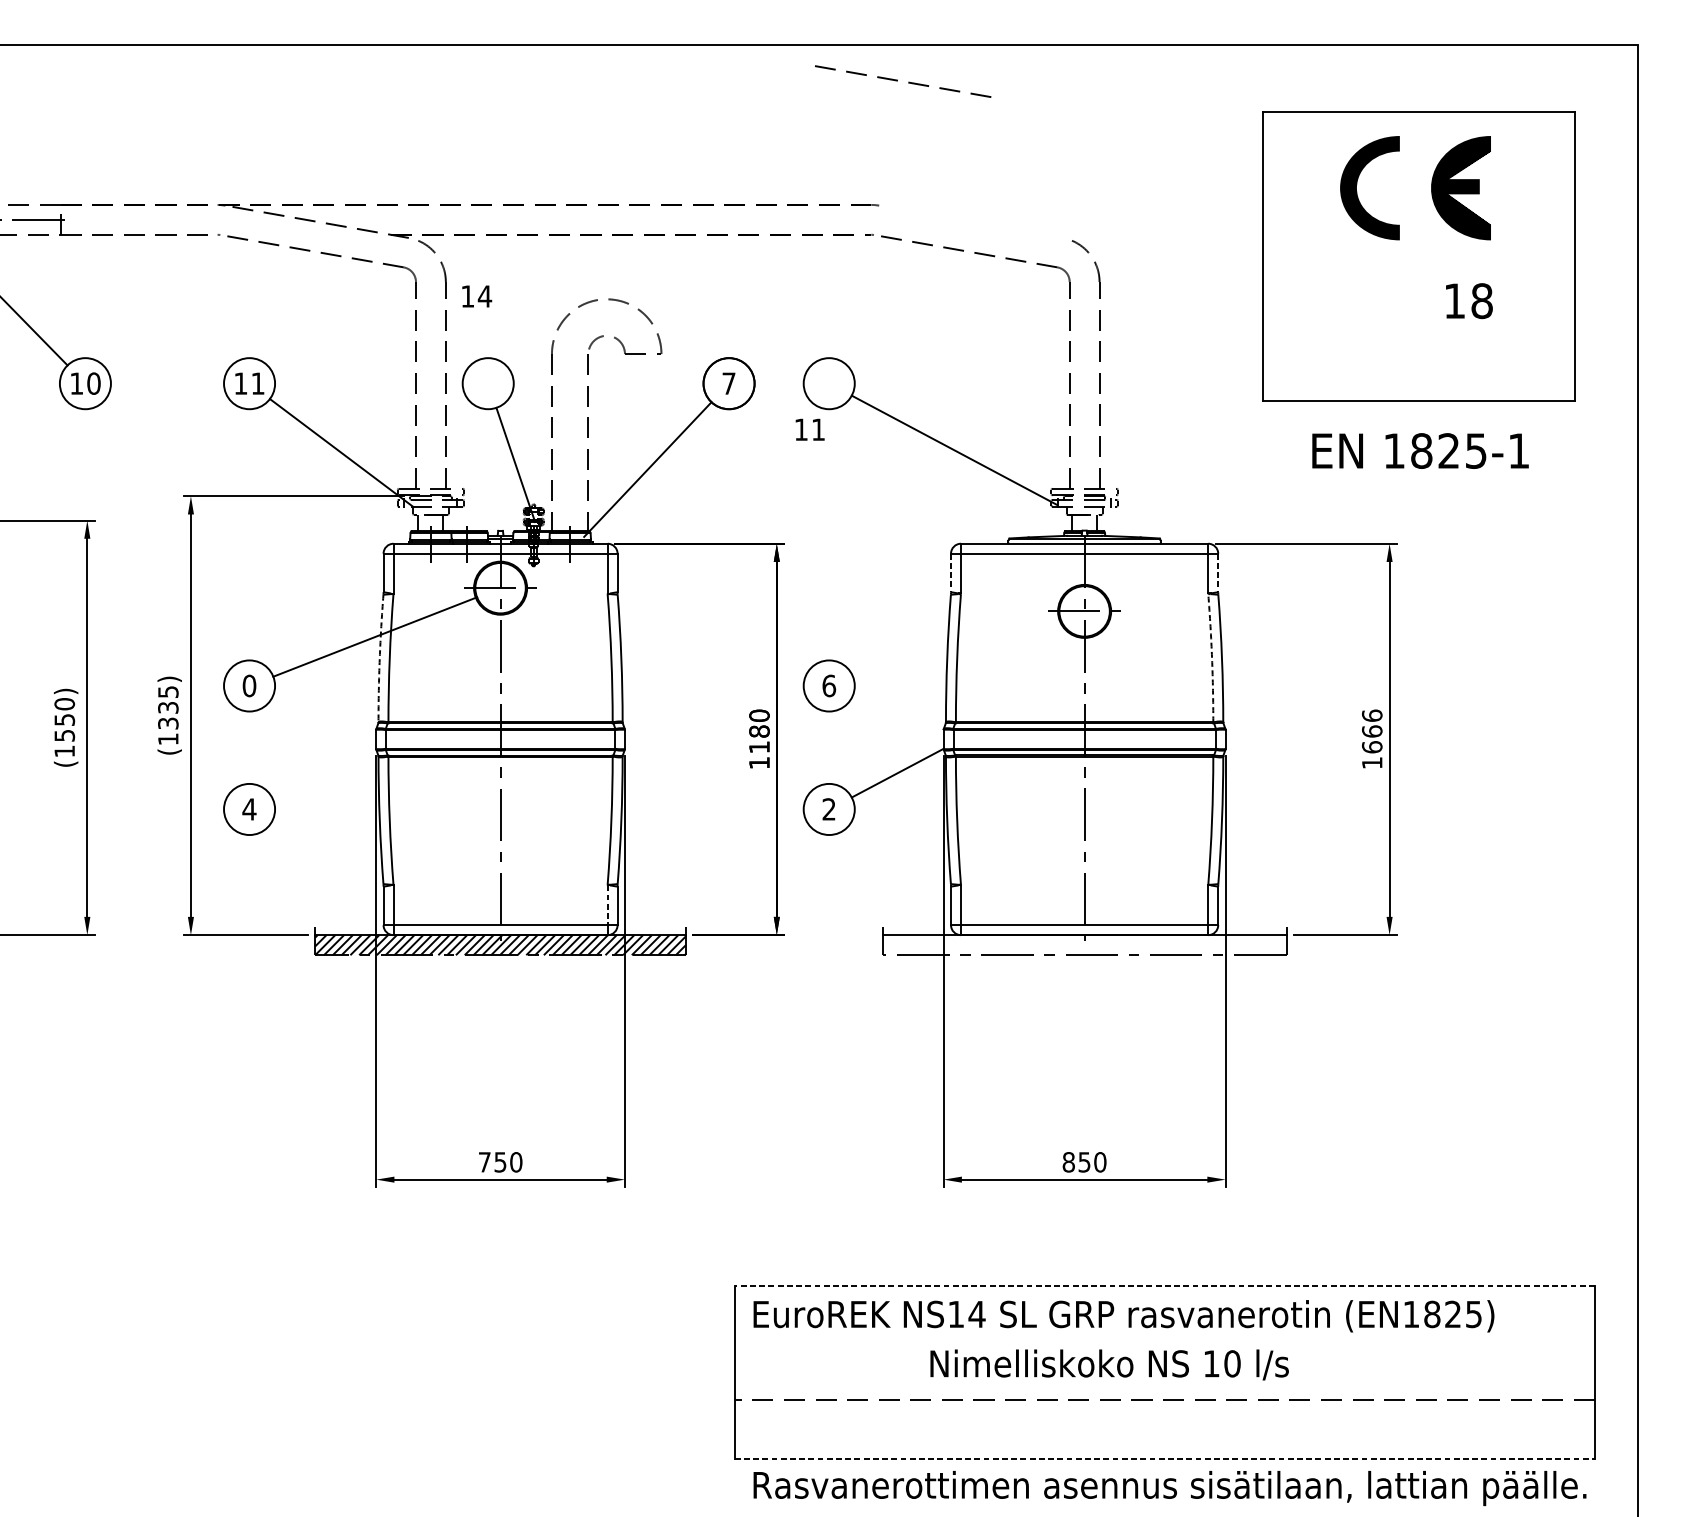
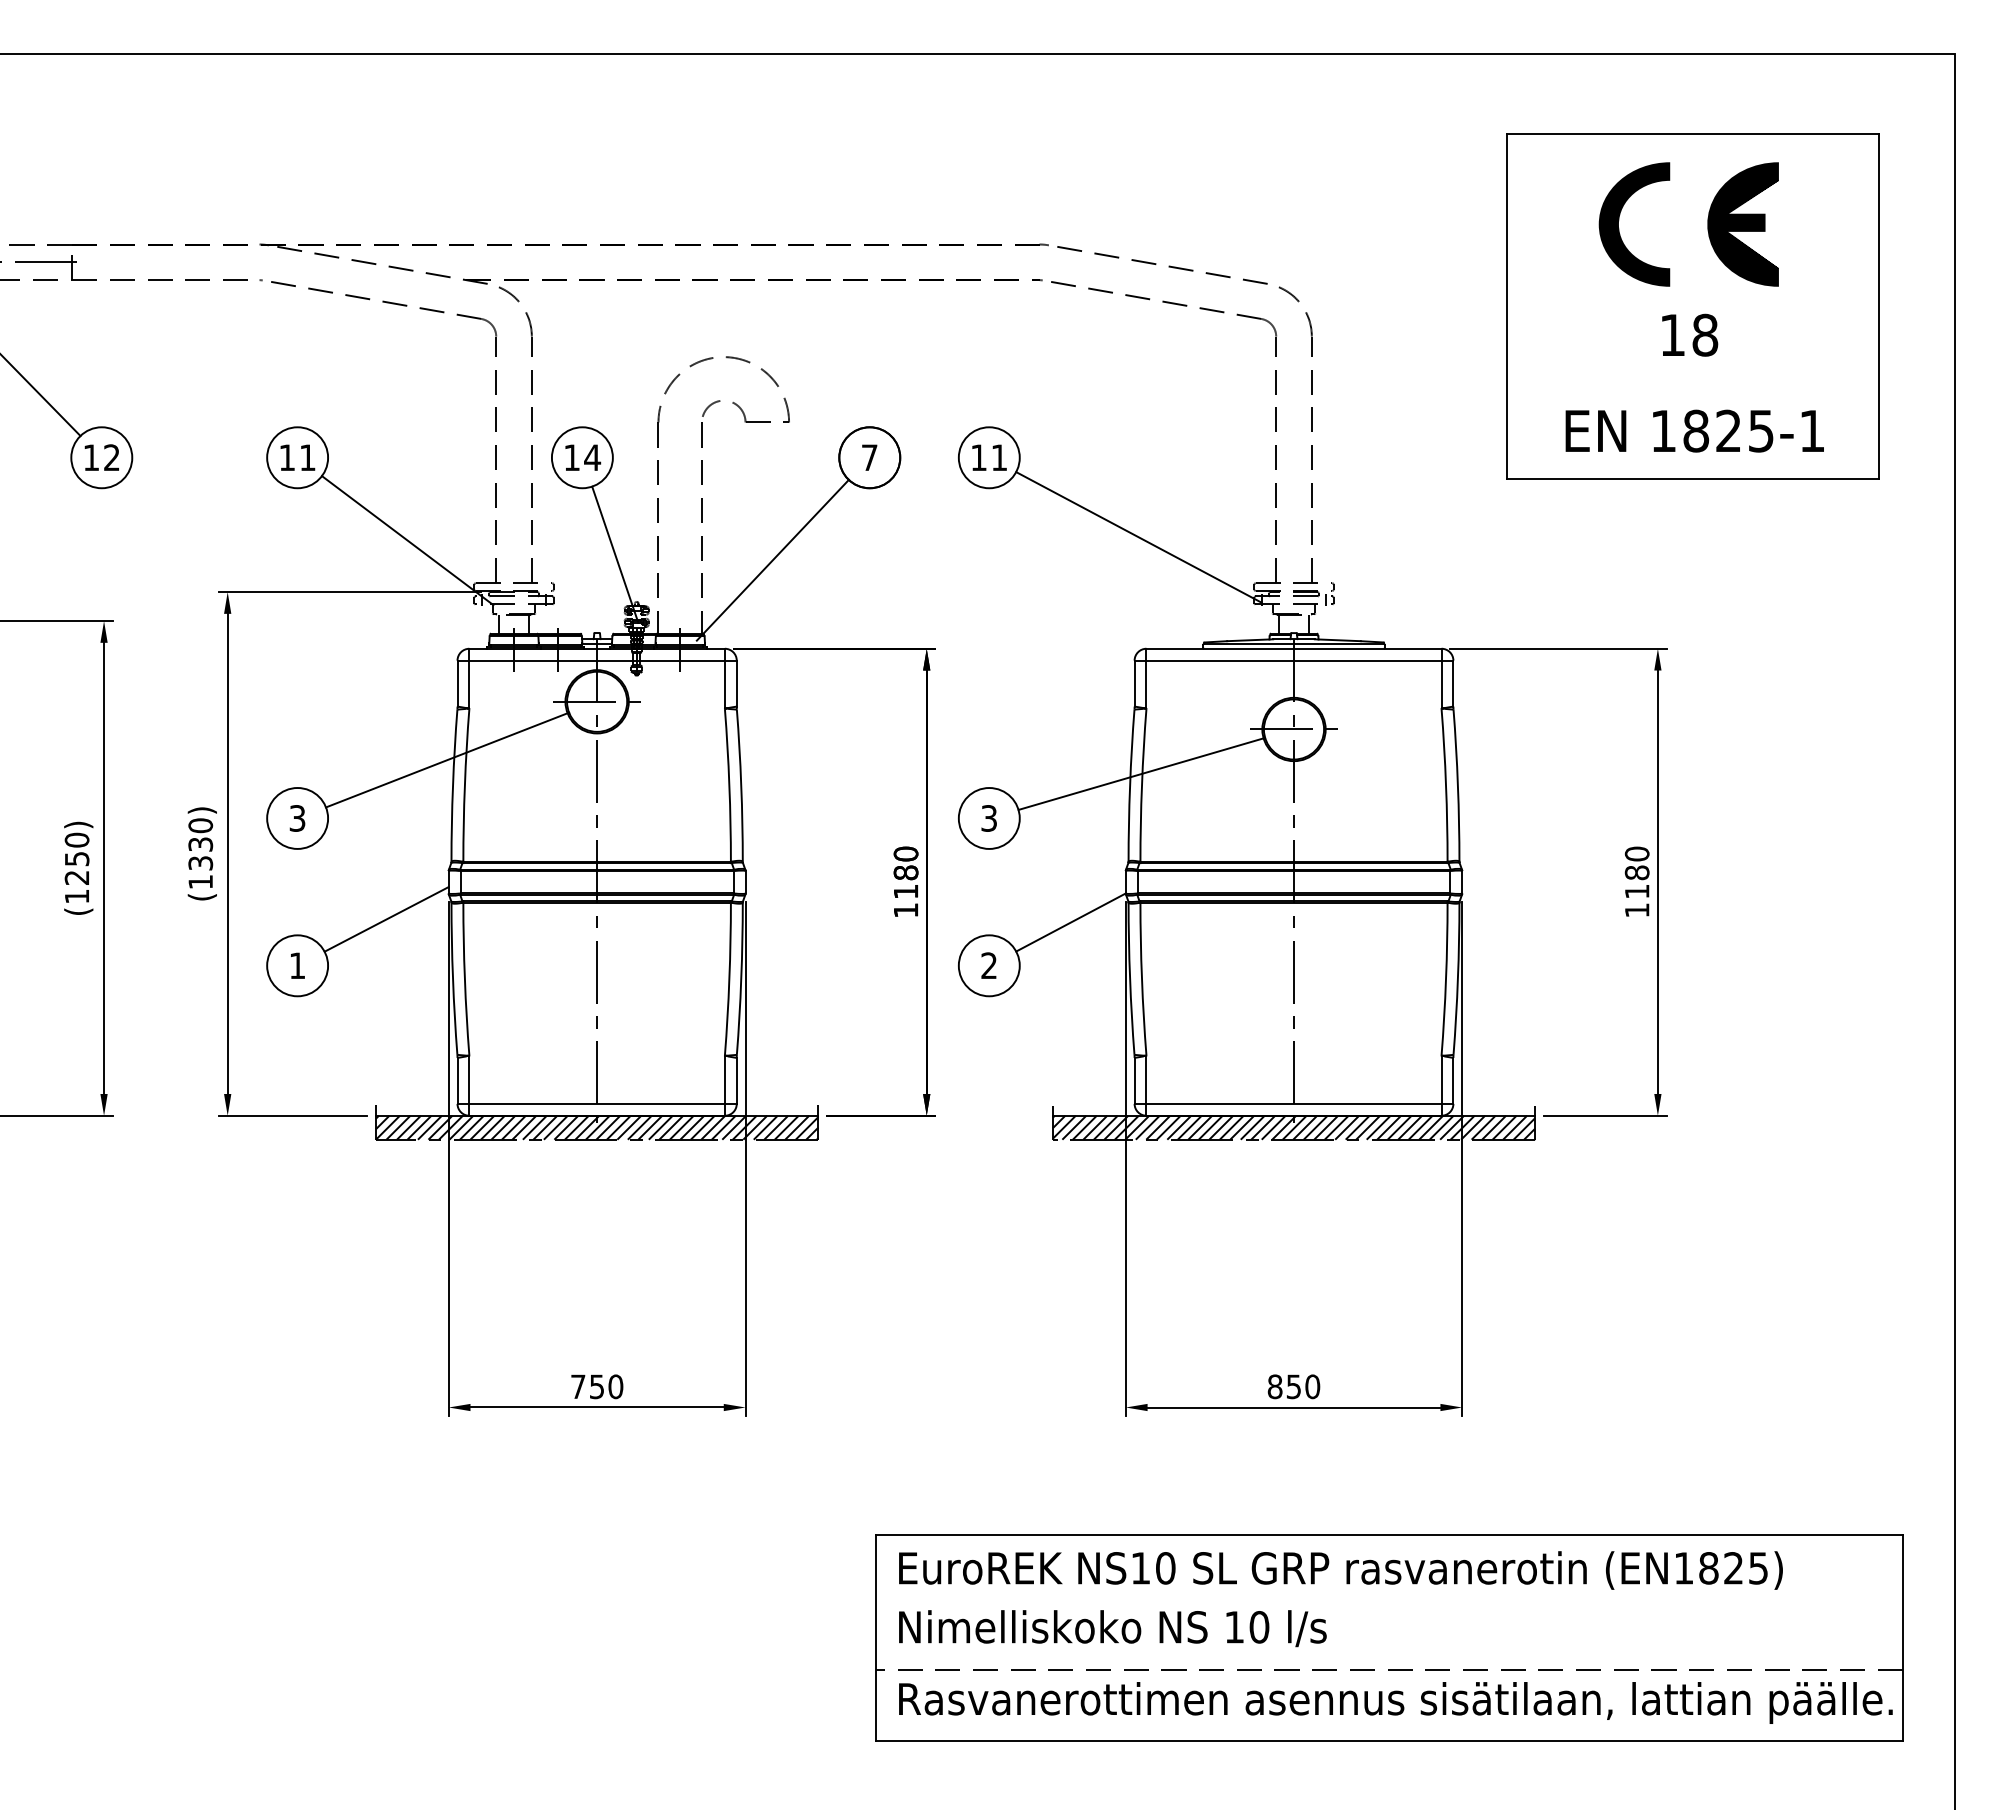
line: (898, 80) -> (1156, 264), moved
text: (477, 296) -> (583, 457), moved
text: (1469, 300) -> (1690, 334), moved
text: (94, 383) -> (112, 457), 10 -> 12
text: (810, 429) -> (989, 457), moved
text: (1420, 450) -> (1694, 430), moved
line: (950, 572) -> (1134, 683), dashed -> solid
line: (1218, 572) -> (1453, 683), dashed -> solid
line: (956, 648) -> (1141, 773), added
arc: (379, 658) -> (452, 785), dashed -> solid
arc: (1212, 658) -> (1446, 785), dashed -> solid
text: (249, 686) -> (297, 818), 0 -> 3
text: (829, 686) -> (989, 818), 6 -> 3
text: (168, 691) -> (200, 825), (1335) -> (1330)
text: (1371, 731) -> (1636, 872), 1666 -> 1180
text: (64, 735) -> (76, 877), (1550) -> (1250)
line: (324, 770) -> (386, 919), added
text: (249, 809) -> (297, 965), 4 -> 1
line: (607, 905) -> (724, 1080), dashed -> solid
hatch: (1084, 944) -> (1293, 1127), added
line: (1164, 1286) -> (1389, 1534), dashed -> solid
text: (976, 1314) -> (1165, 1568), NS14 -> NS10
text: (1109, 1364) -> (1112, 1628), moved
line: (1165, 1458) -> (1390, 1740), dashed -> solid
text: (1169, 1488) -> (1395, 1702), moved

